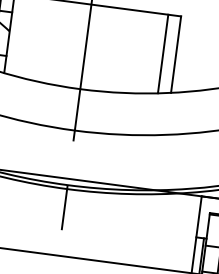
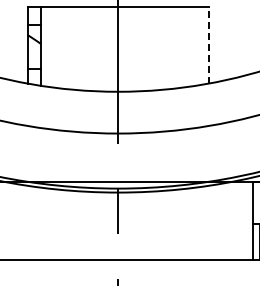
line: (162, 53) -> (195, 45), removed
line: (175, 55) -> (208, 45), solid -> dashed

